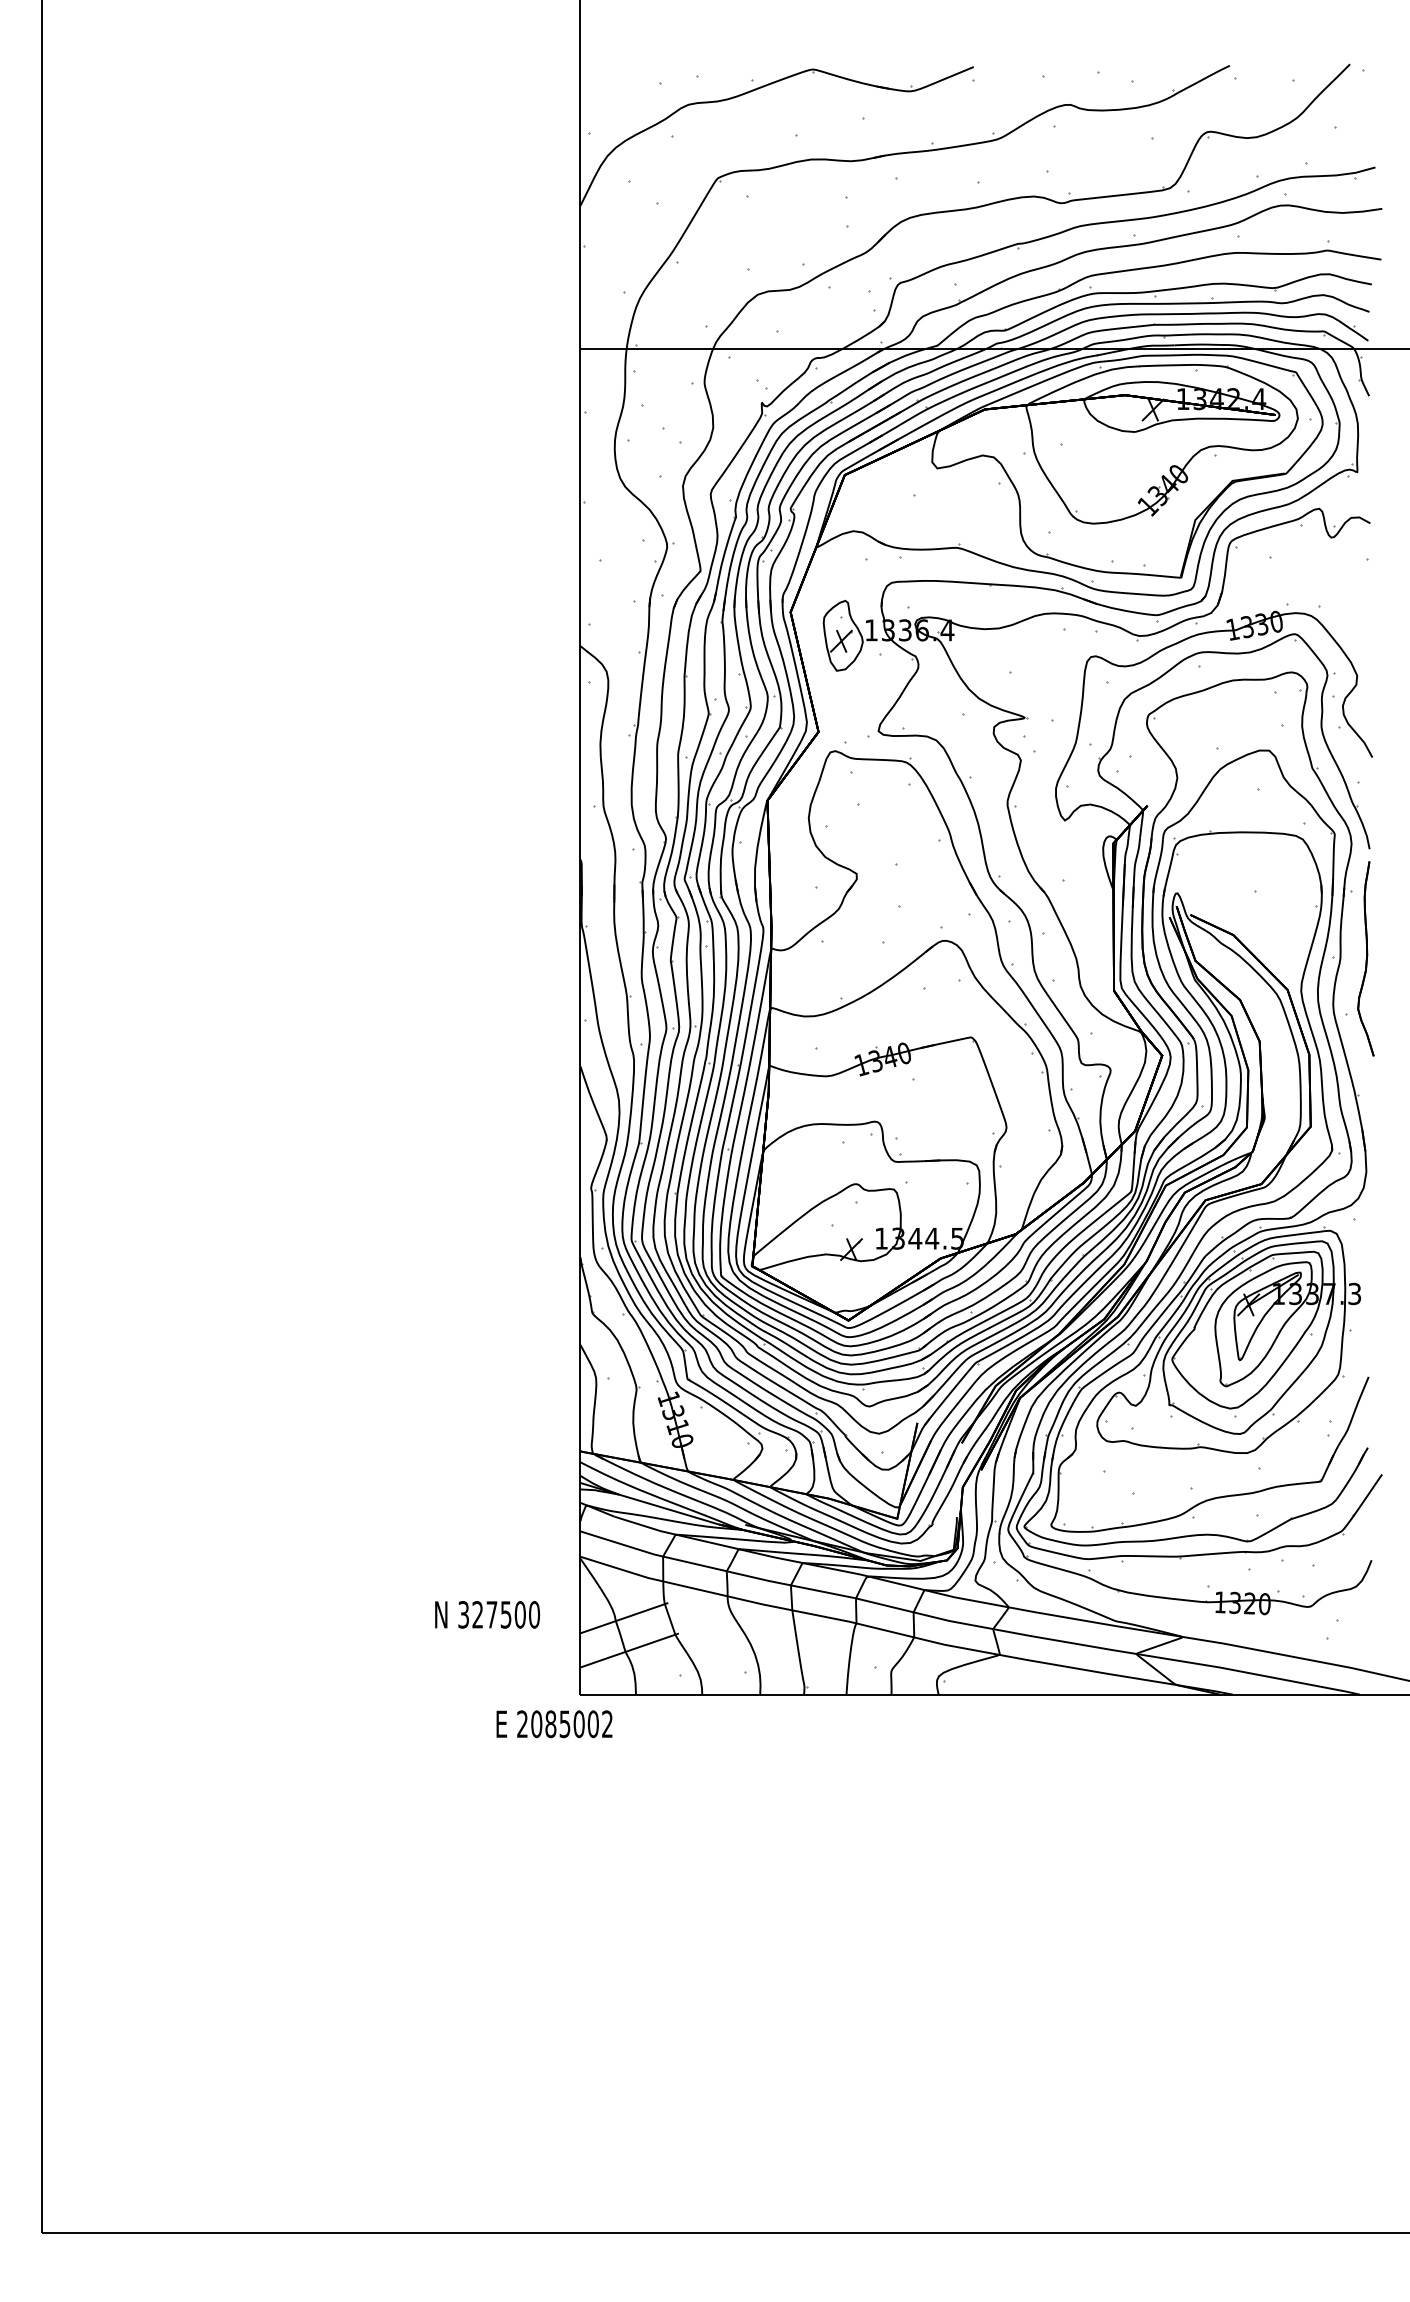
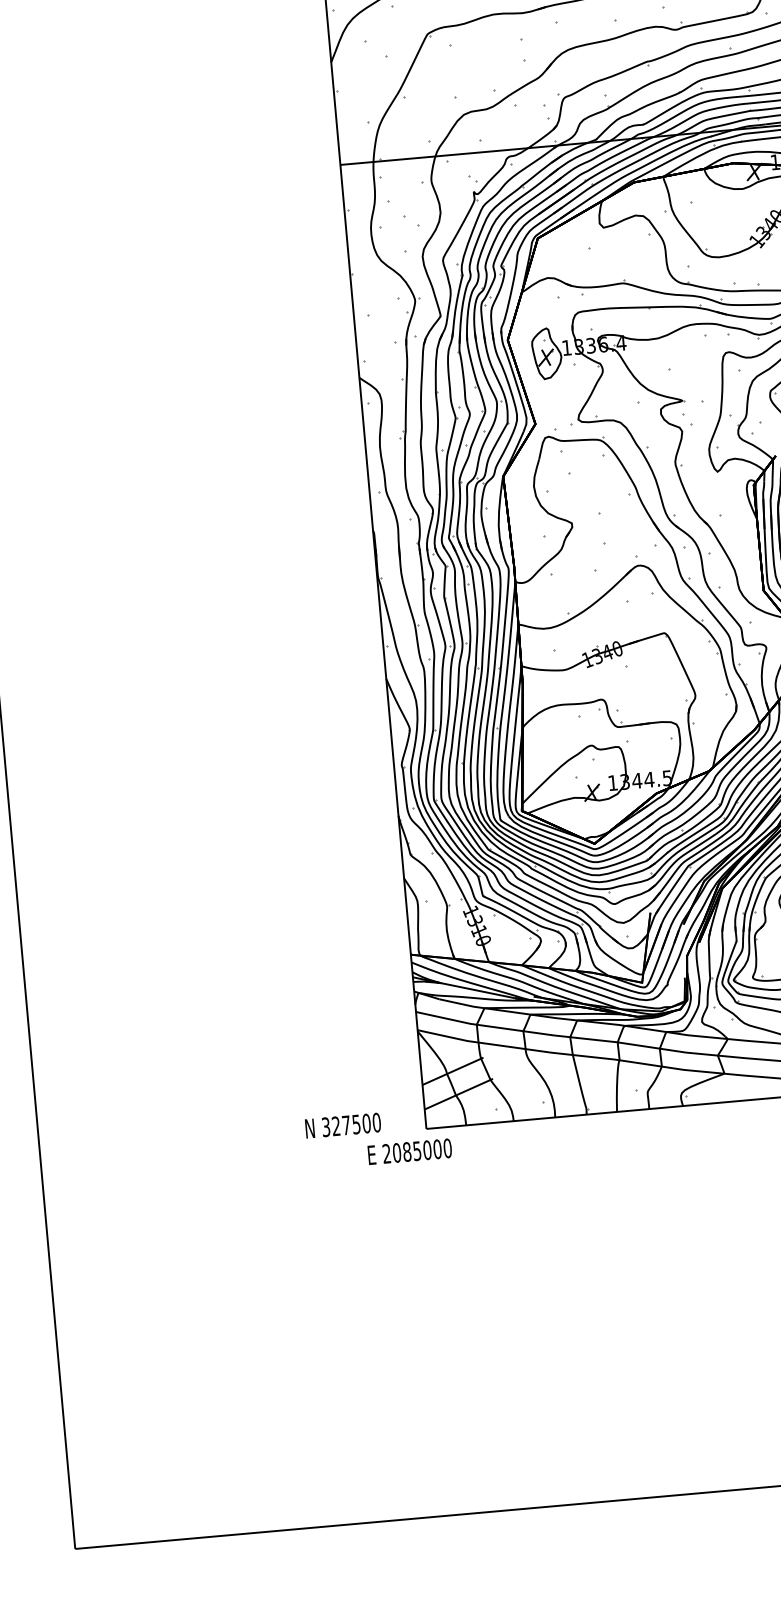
text: (487, 1614) -> (343, 1125), moved
text: (607, 1724) -> (447, 1148), 2085002 -> 2085000

